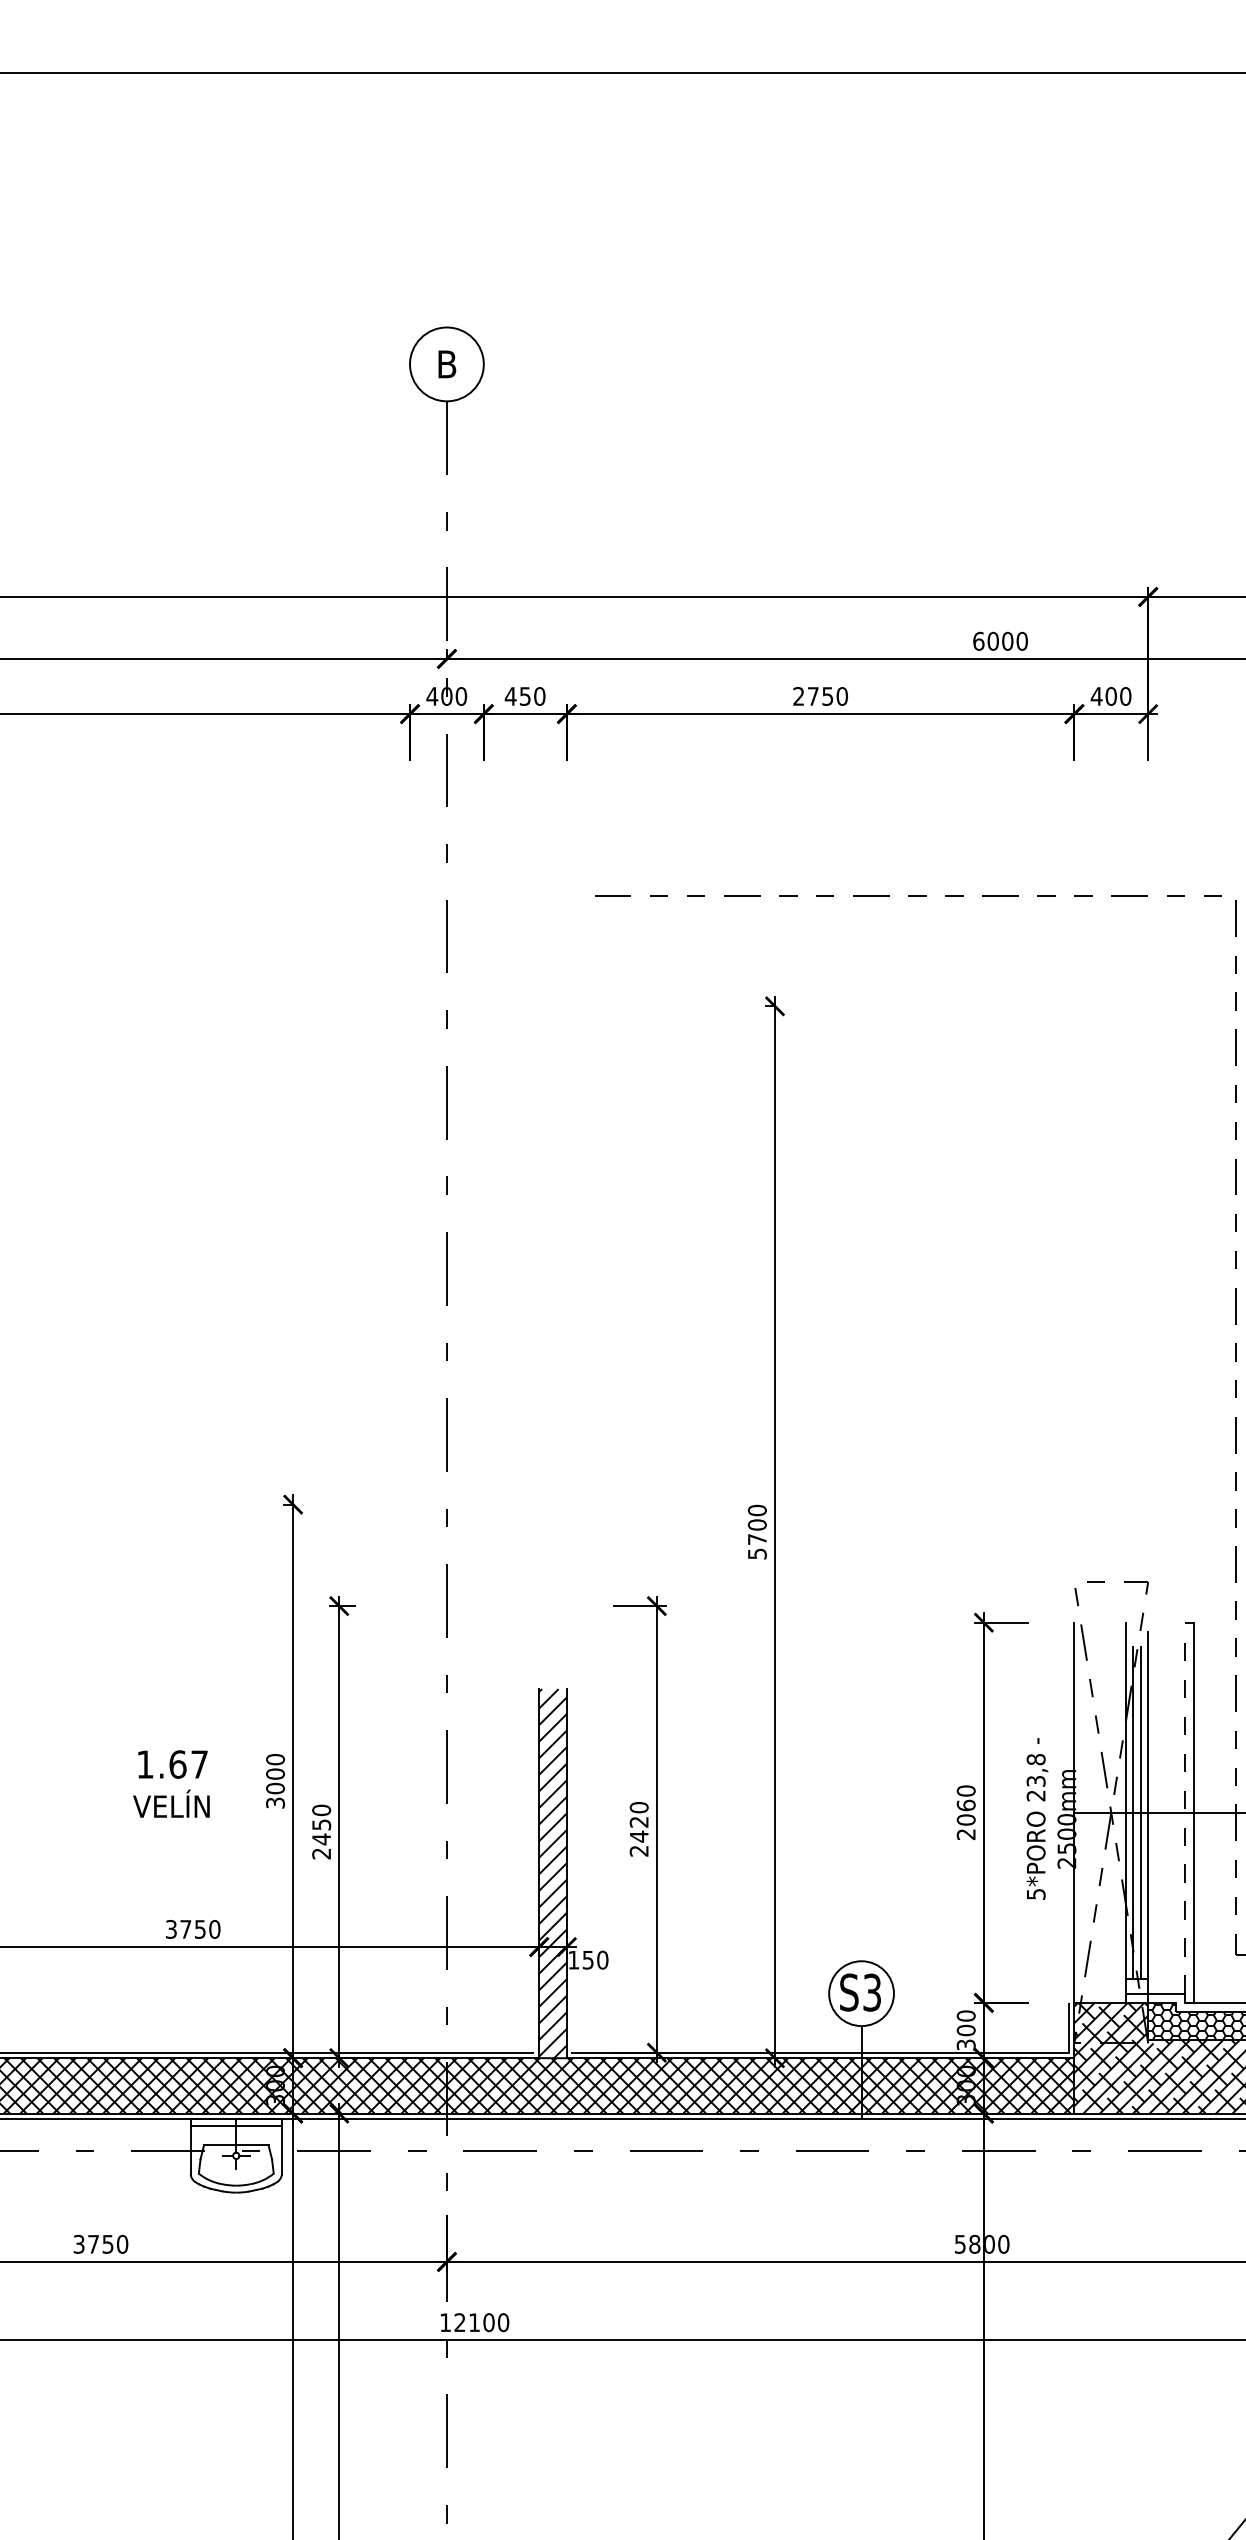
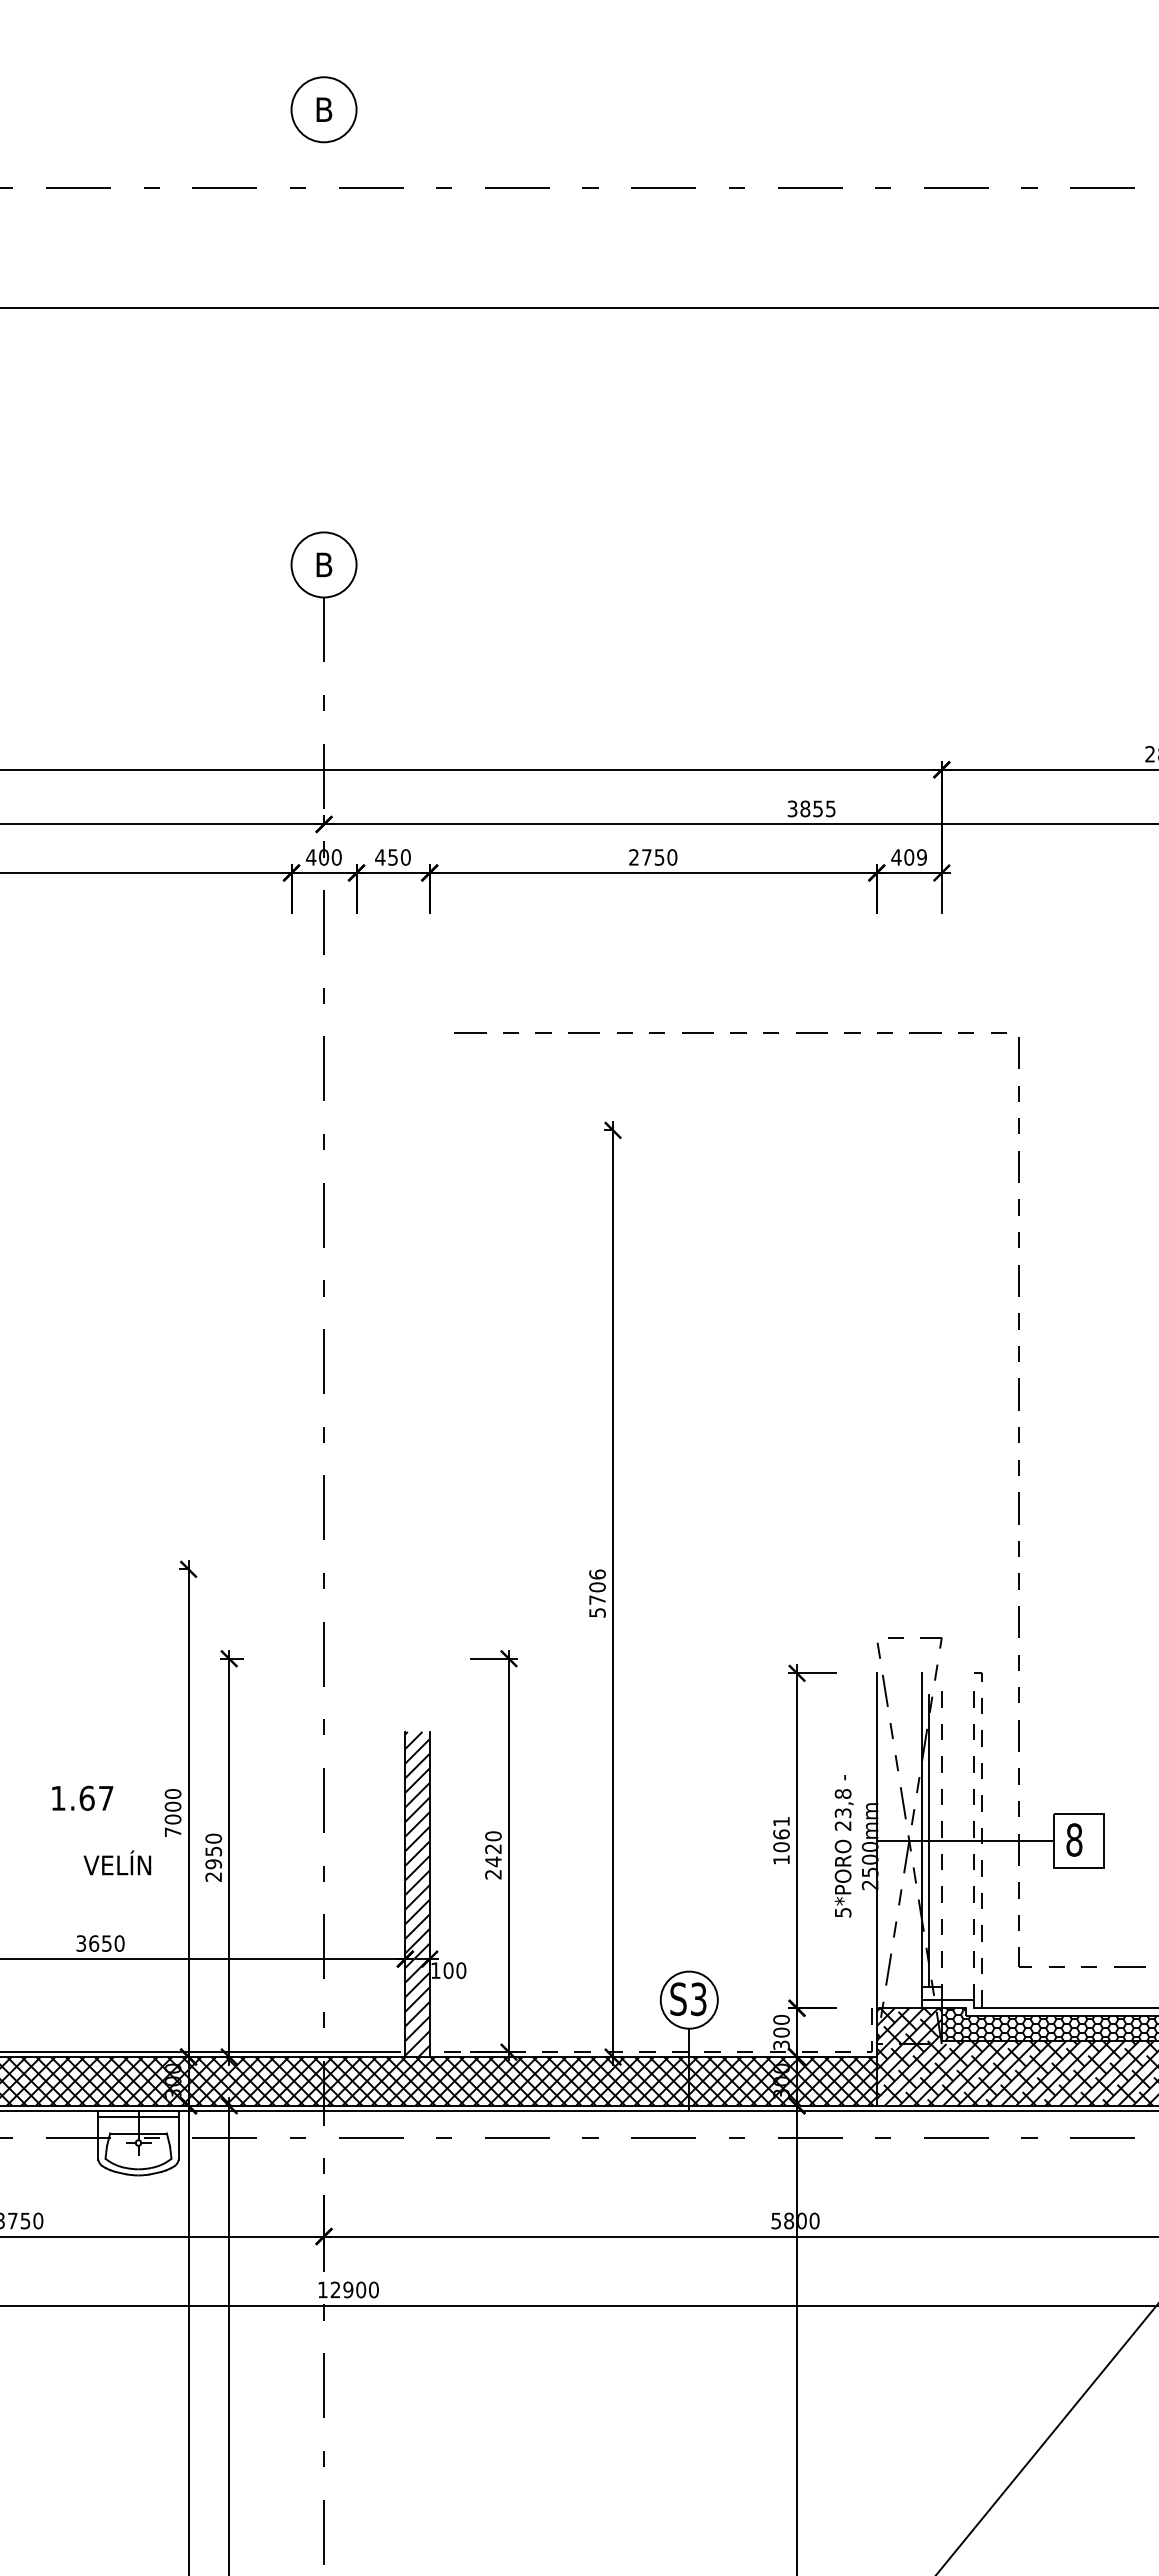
text: (1000, 640) -> (811, 808), 6000 -> 3855
text: (1125, 696) -> (921, 857), 400 -> 409
text: (757, 1510) -> (597, 1574), 5700 -> 5706
text: (171, 1803) -> (117, 1862), moved
text: (274, 1803) -> (172, 1832), 3000 -> 7000
text: (966, 1812) -> (781, 1840), 2060 -> 1061
line: (1141, 1812) -> (935, 1840), removed
line: (1147, 1812) -> (941, 1840), solid -> dashed
line: (1194, 1813) -> (982, 1841), solid -> dashed
text: (321, 1839) -> (213, 1864), 2450 -> 2950
text: (186, 1929) -> (94, 1943), 3750 -> 3650
text: (588, 1959) -> (448, 1970), 150 -> 100
line: (845, 2053) -> (675, 2052), solid -> dashed
text: (474, 2322) -> (348, 2289), 12100 -> 12900

